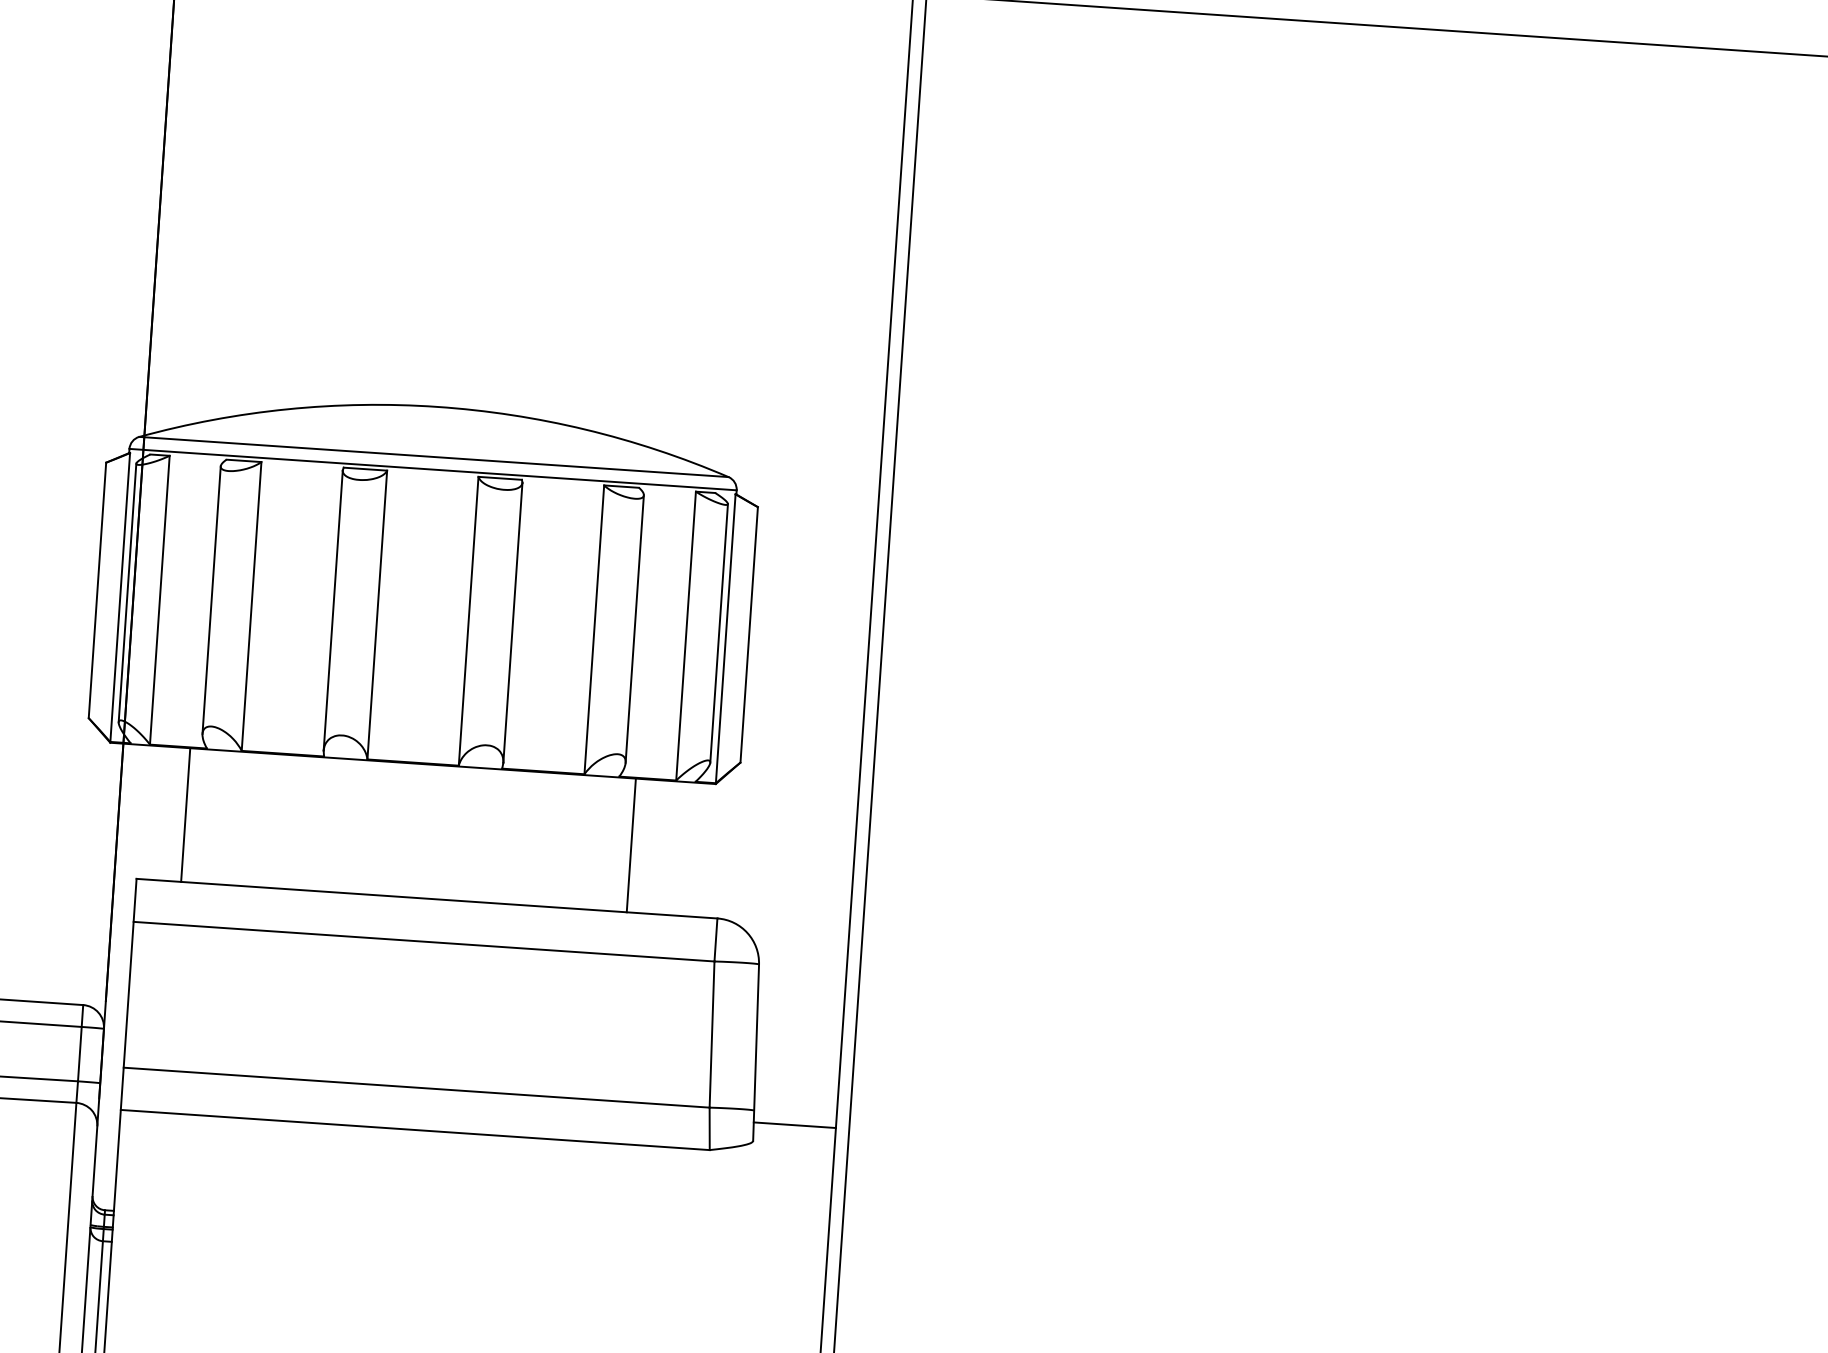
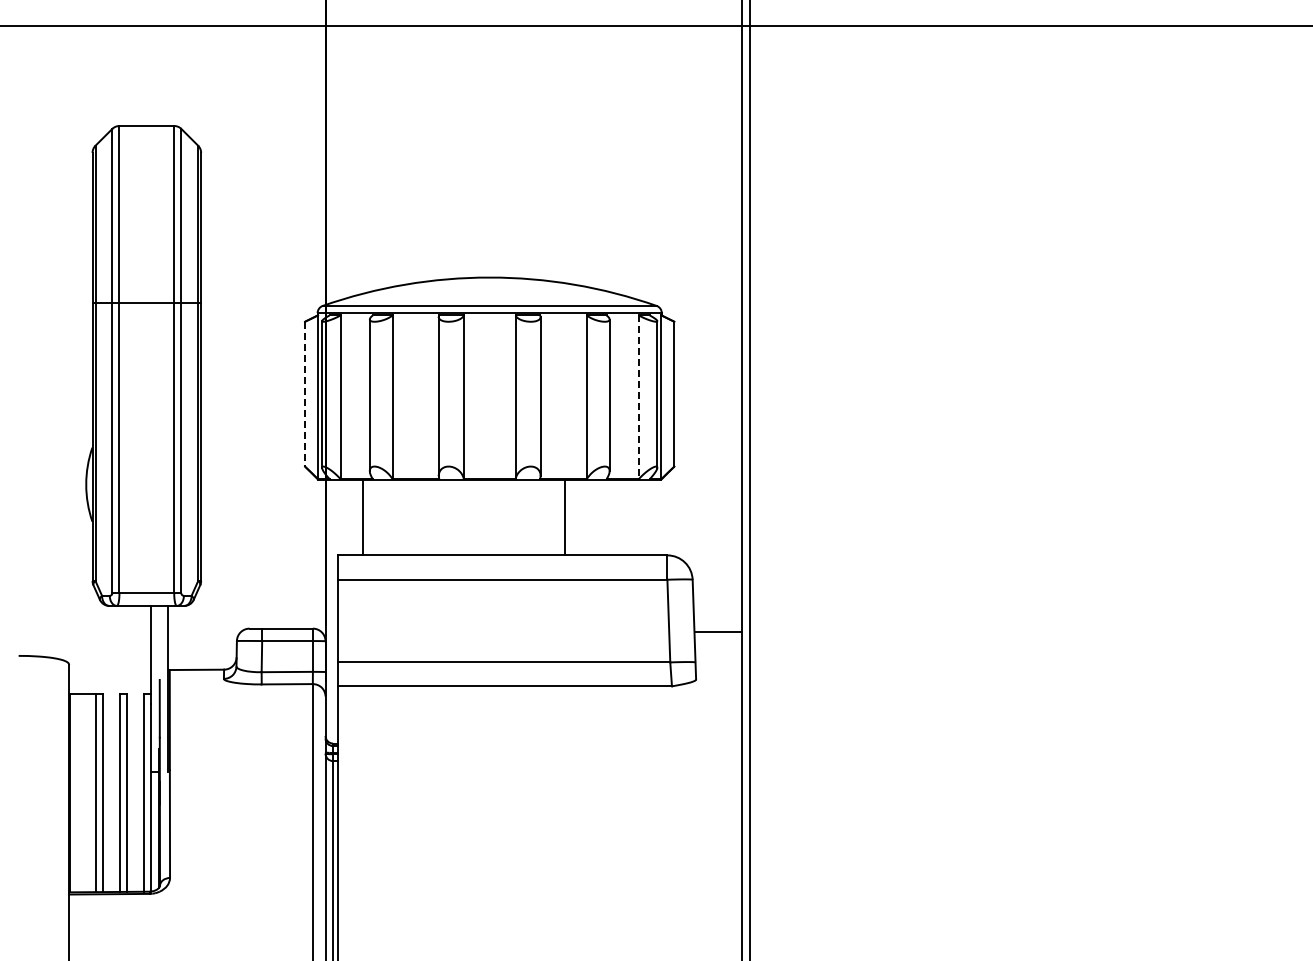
line: (98, 591) -> (305, 394), solid -> dashed
line: (685, 636) -> (638, 397), solid -> dashed
line: (632, 845) -> (565, 517), moved
line: (793, 1125) -> (718, 632), moved

